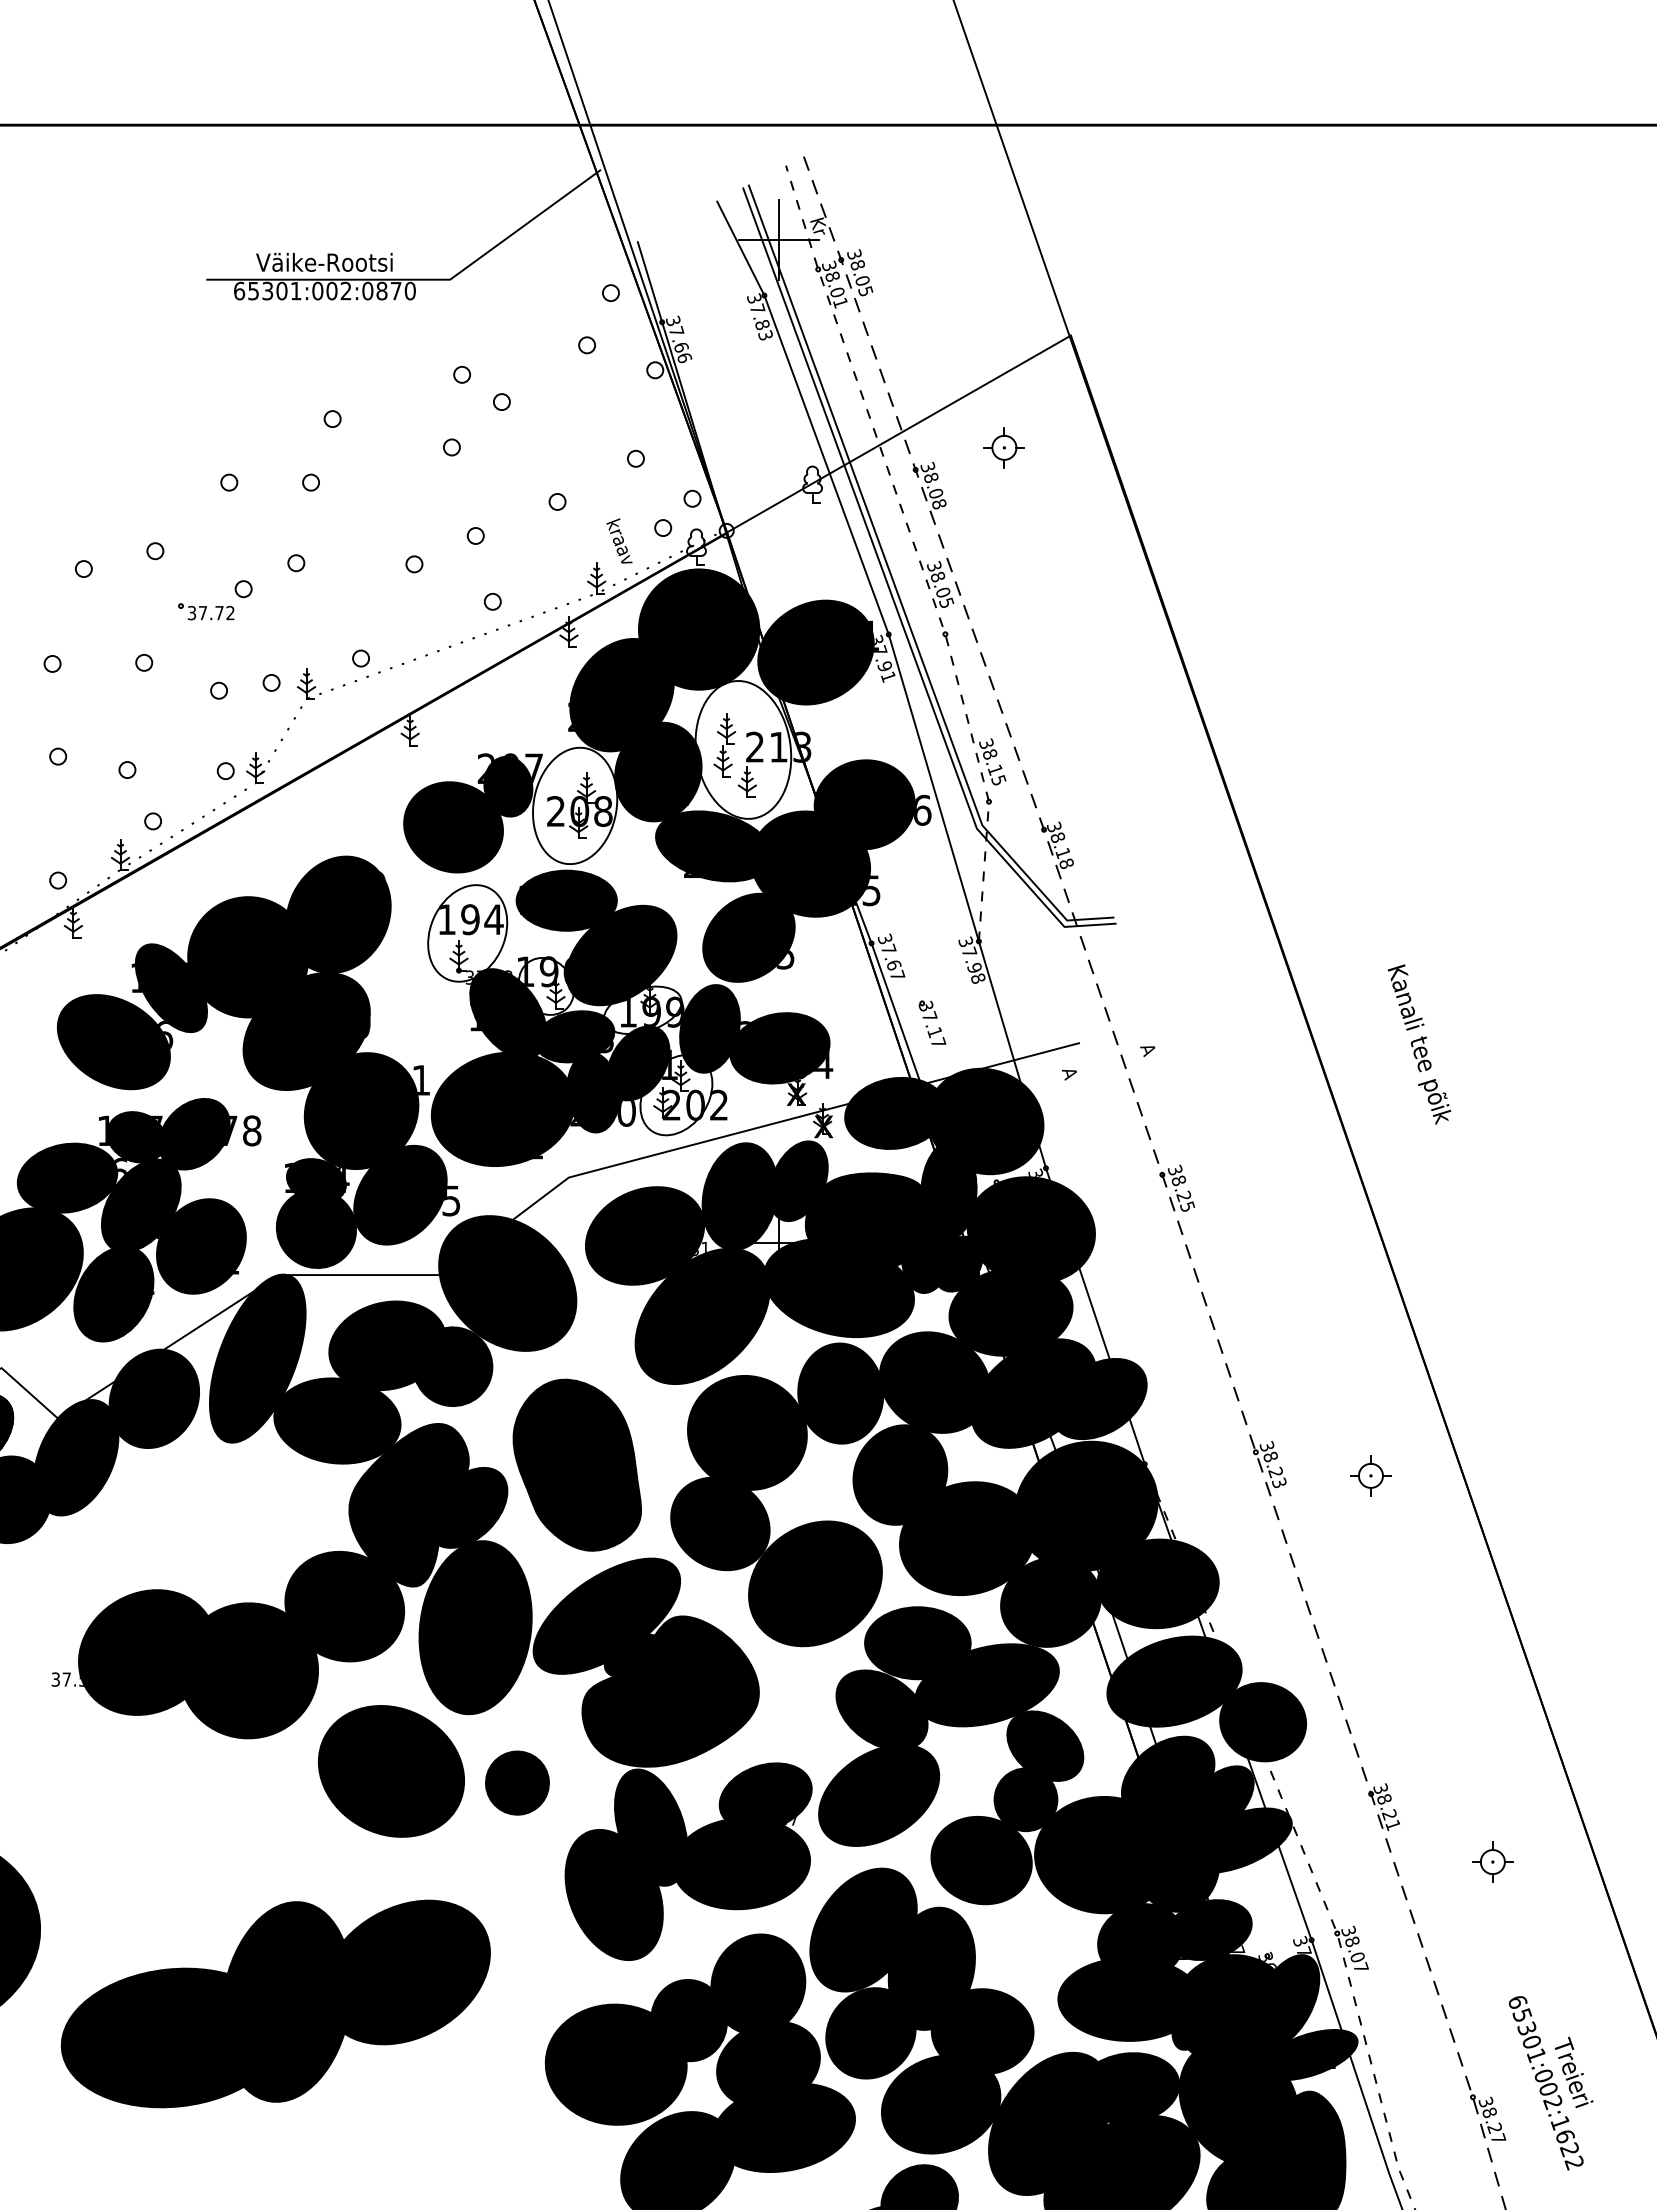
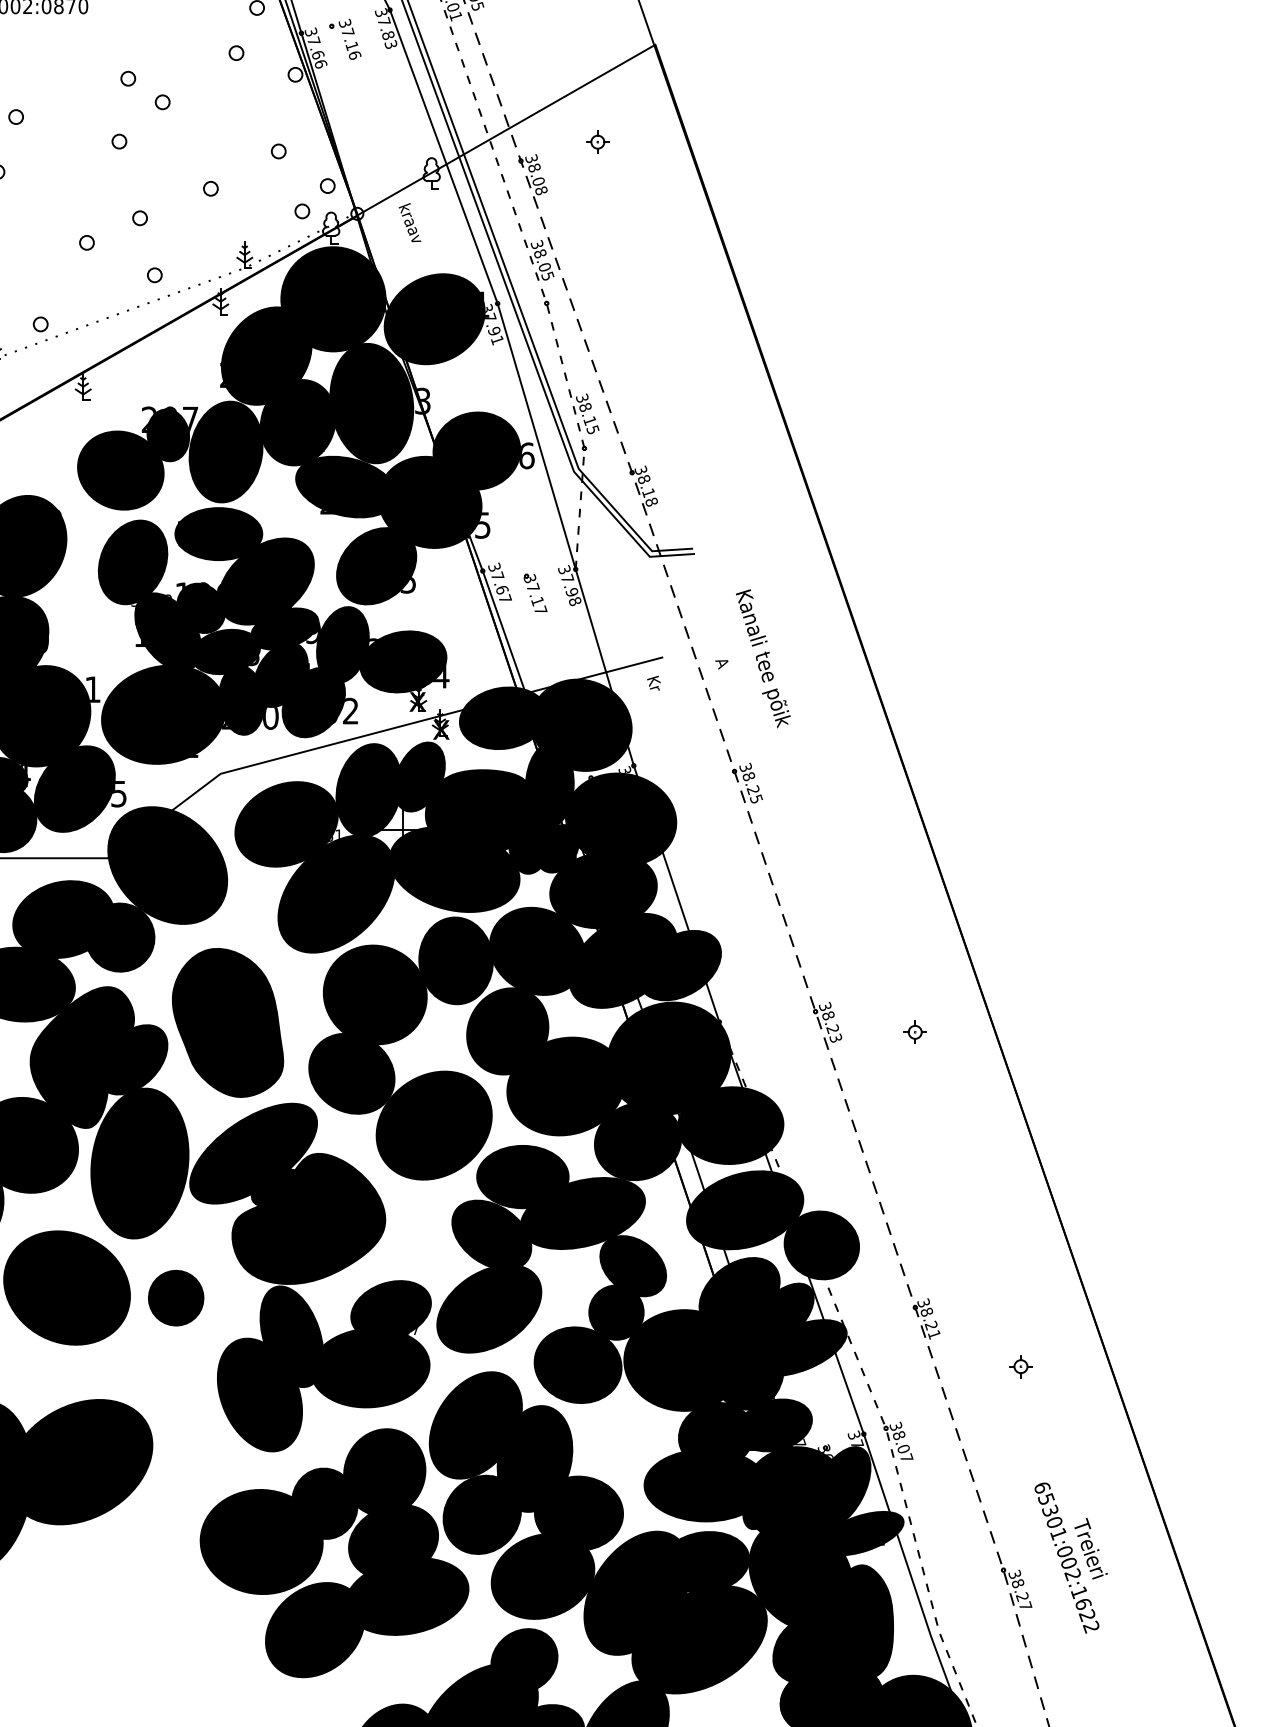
part: (712, 328) -> (345, 38), added
part: (1004, 448) -> (597, 142), size x0.62
text: (619, 540) -> (409, 222), moved
fill: (743, 749) -> (371, 403), added
fill: (575, 805) -> (226, 451), added
fill: (467, 933) -> (132, 562), added
fill: (545, 985) -> (200, 607), added
fill: (642, 1010) -> (284, 629), added
part: (932, 1022) -> (535, 592), moved
text: (1419, 1044) -> (763, 658), moved
text: (1069, 1072) -> (654, 682), A -> Kr
fill: (676, 1095) -> (313, 702), added
part: (1370, 1476) -> (914, 1032), size x0.62
part: (1493, 1862) -> (1021, 1366), size x0.62

